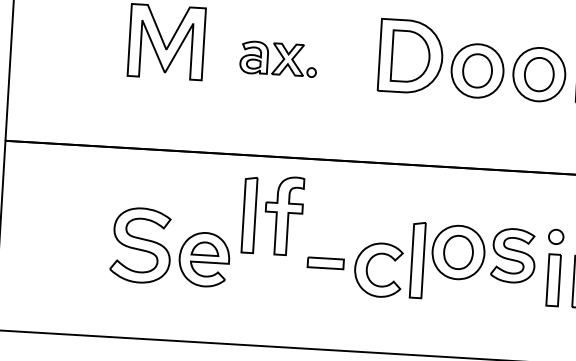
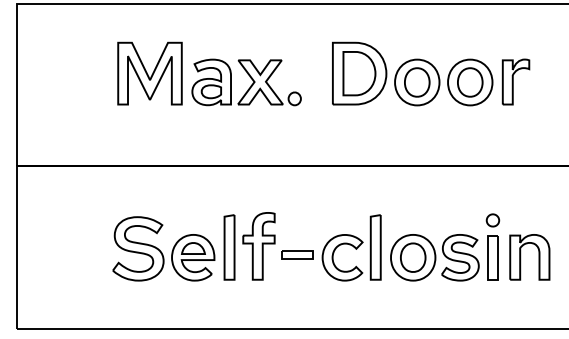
part: (278, 59) -> (246, 82), size x1.67
part: (272, 215) -> (249, 246), moved
part: (483, 253) -> (434, 257), moved

